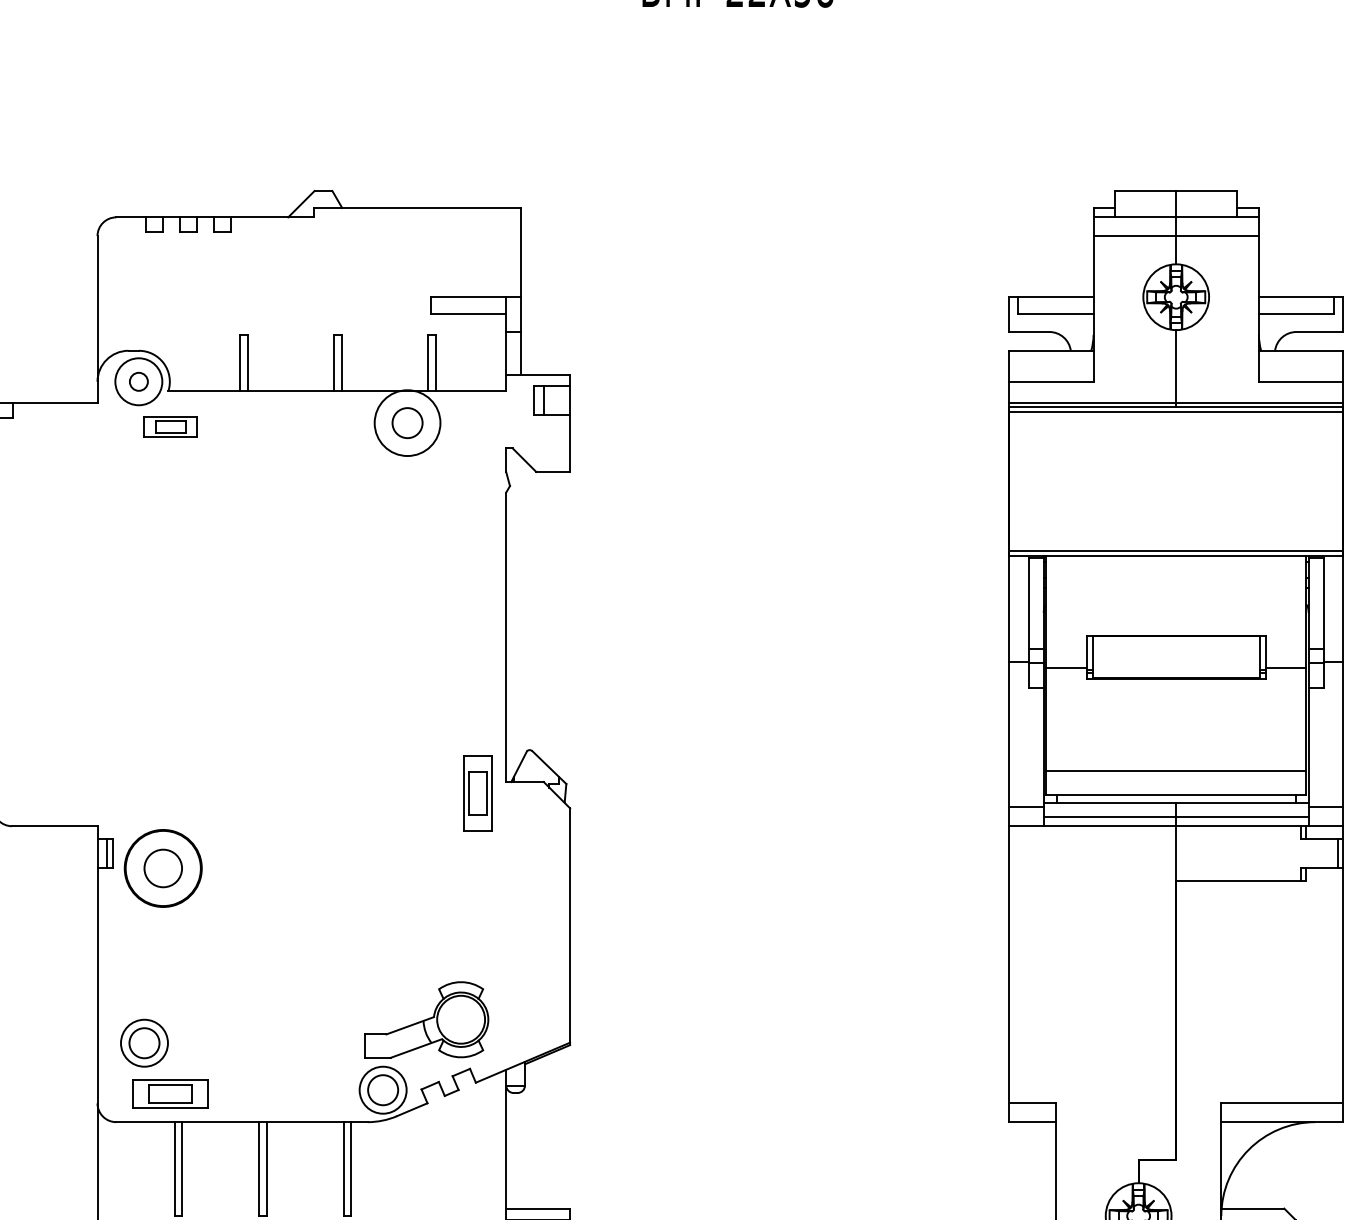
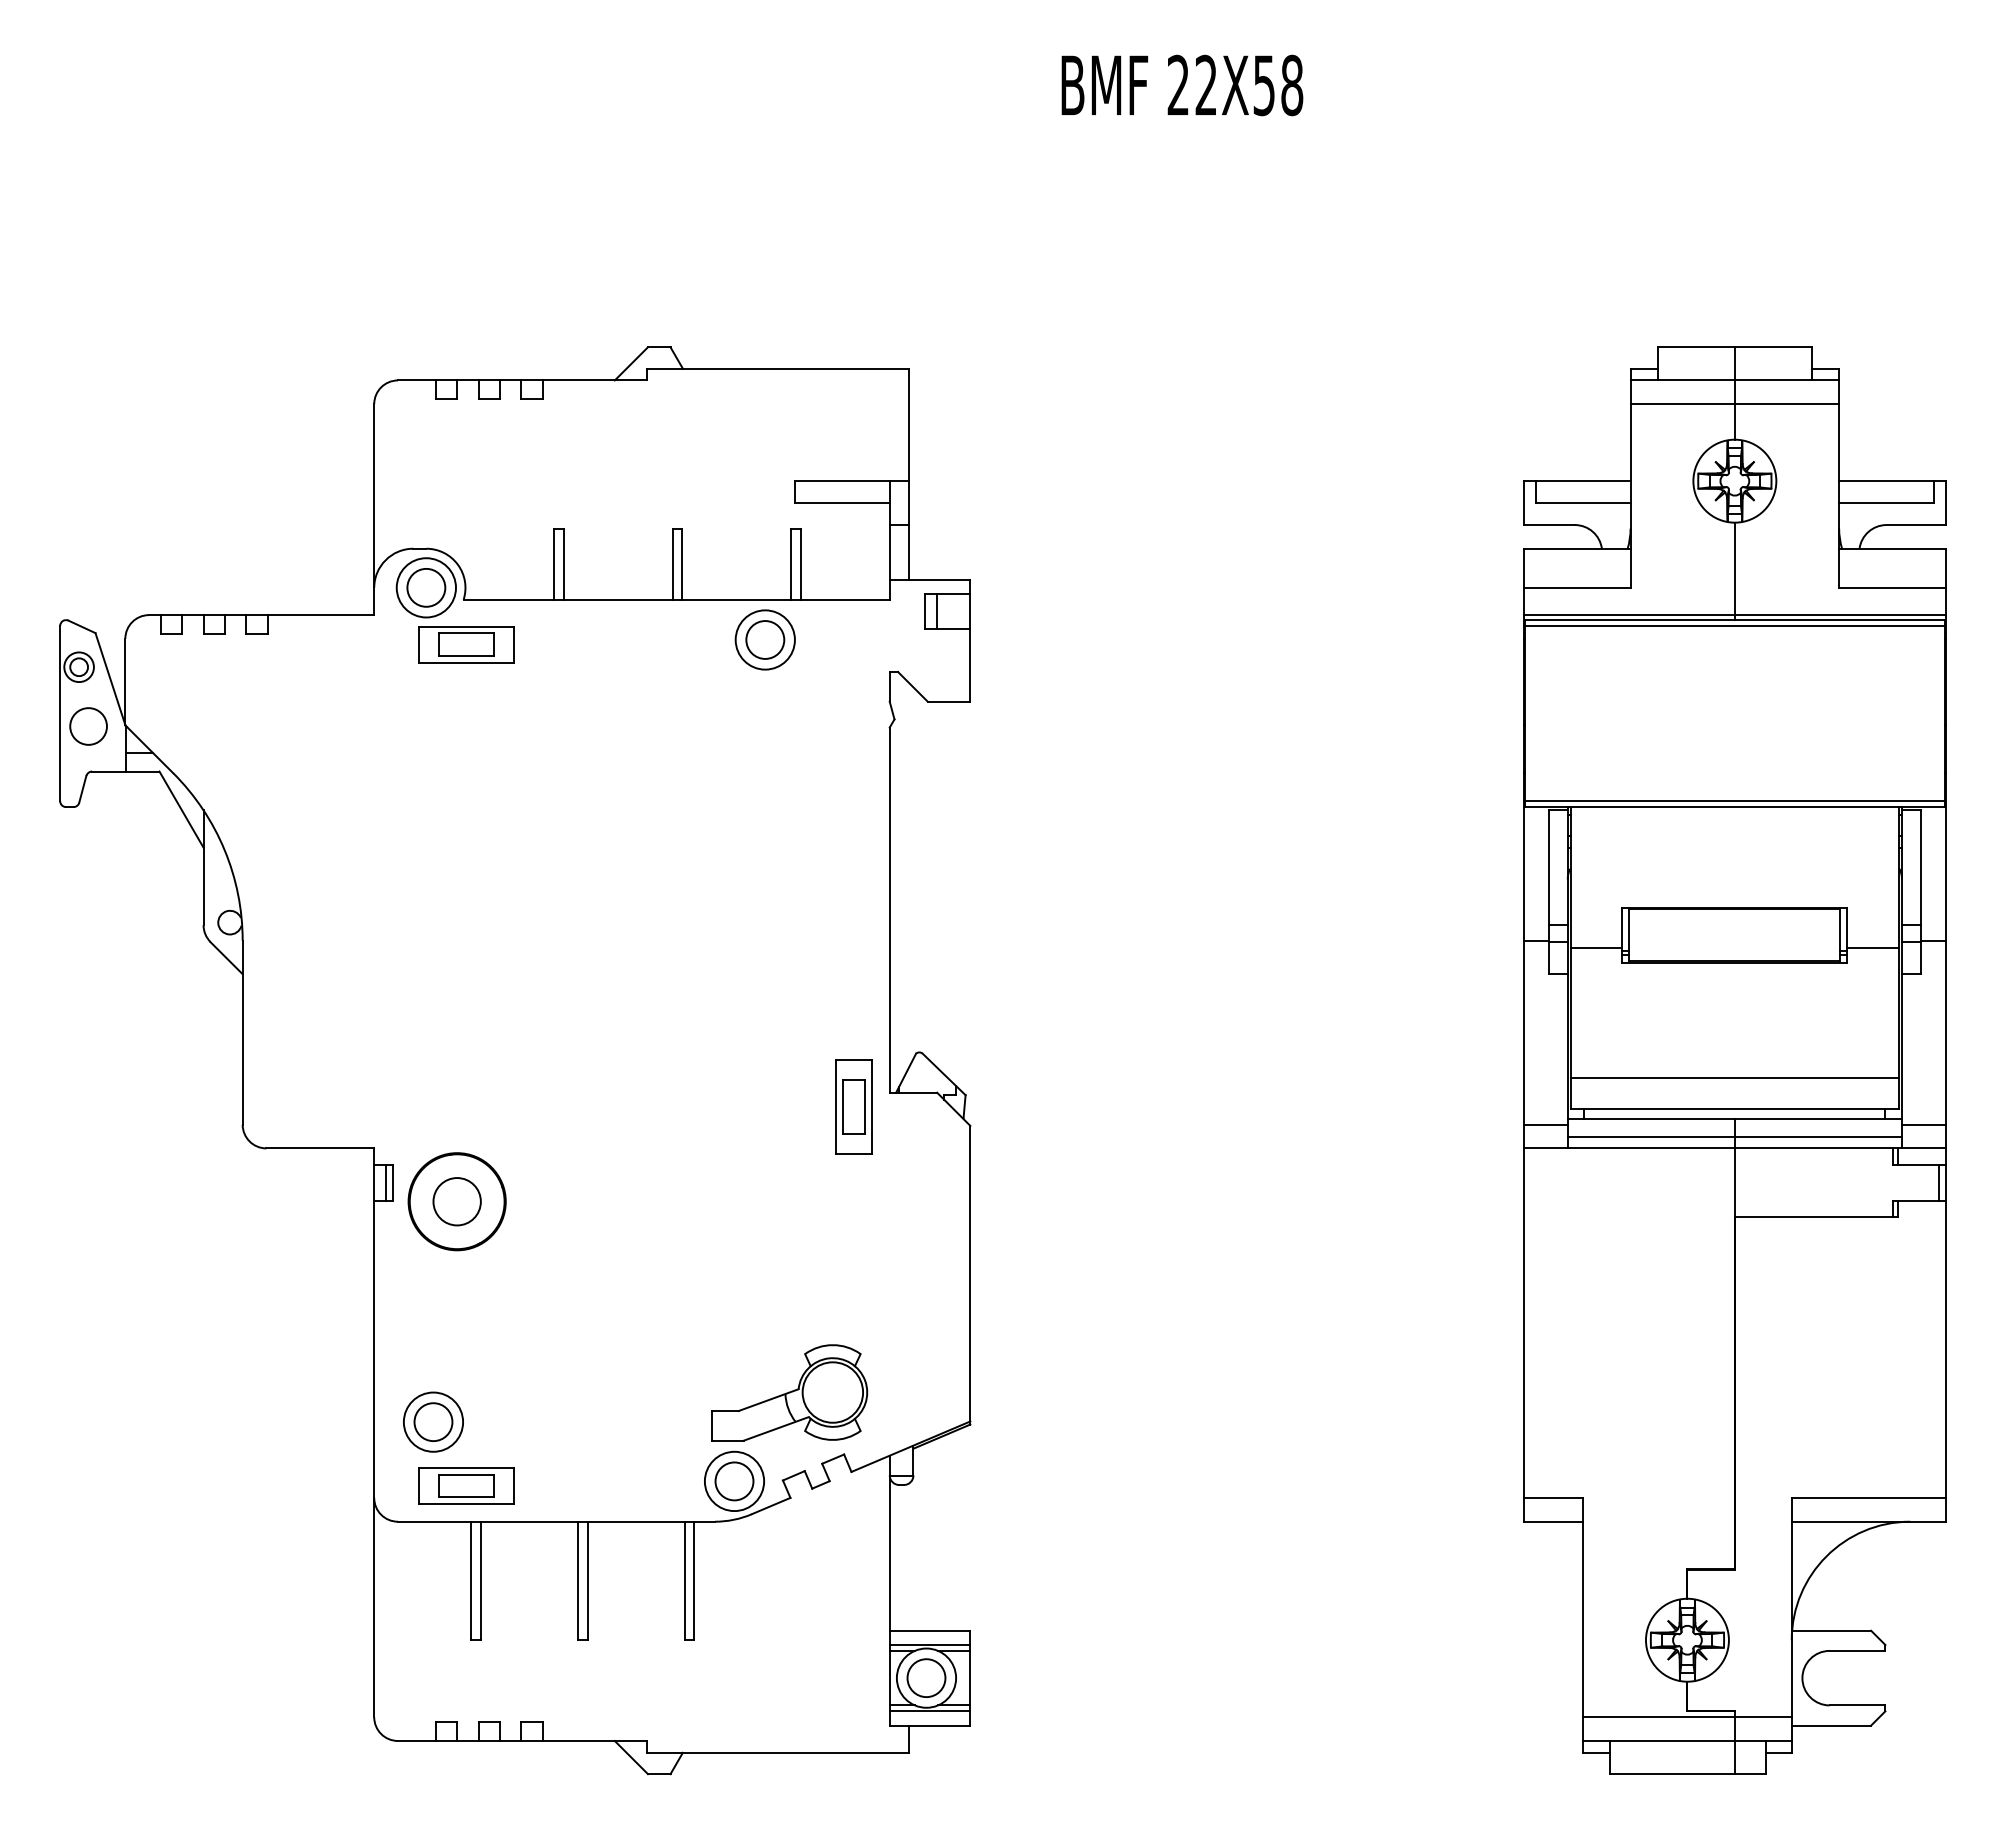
circle: (138, 381) -> (426, 587), size x1.67
circle: (406, 422) -> (764, 639), size x0.71
part: (170, 426) -> (466, 644), size x1.43

